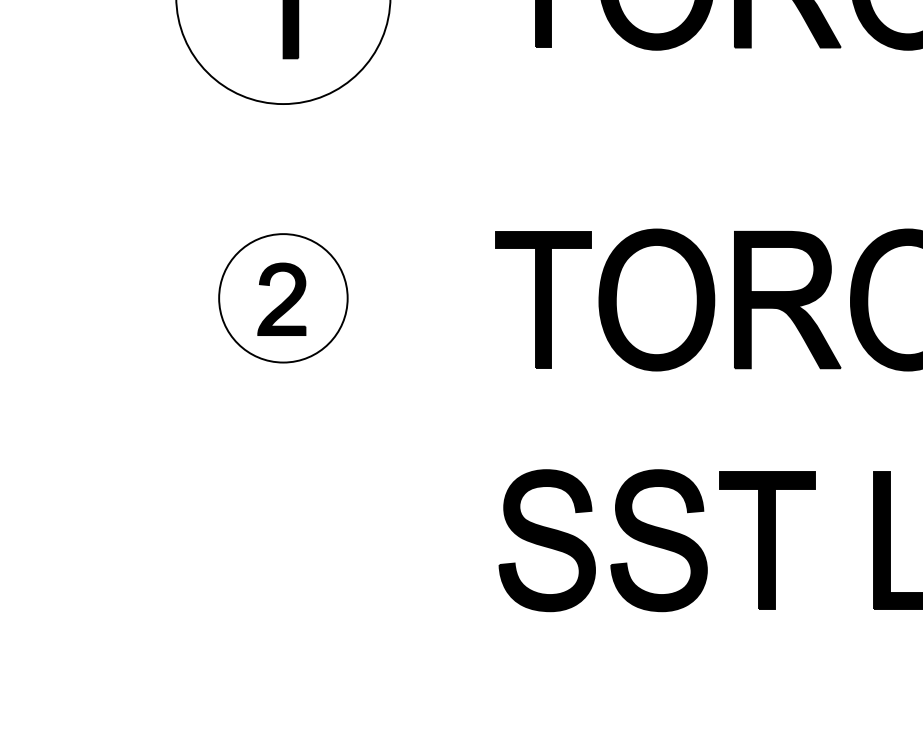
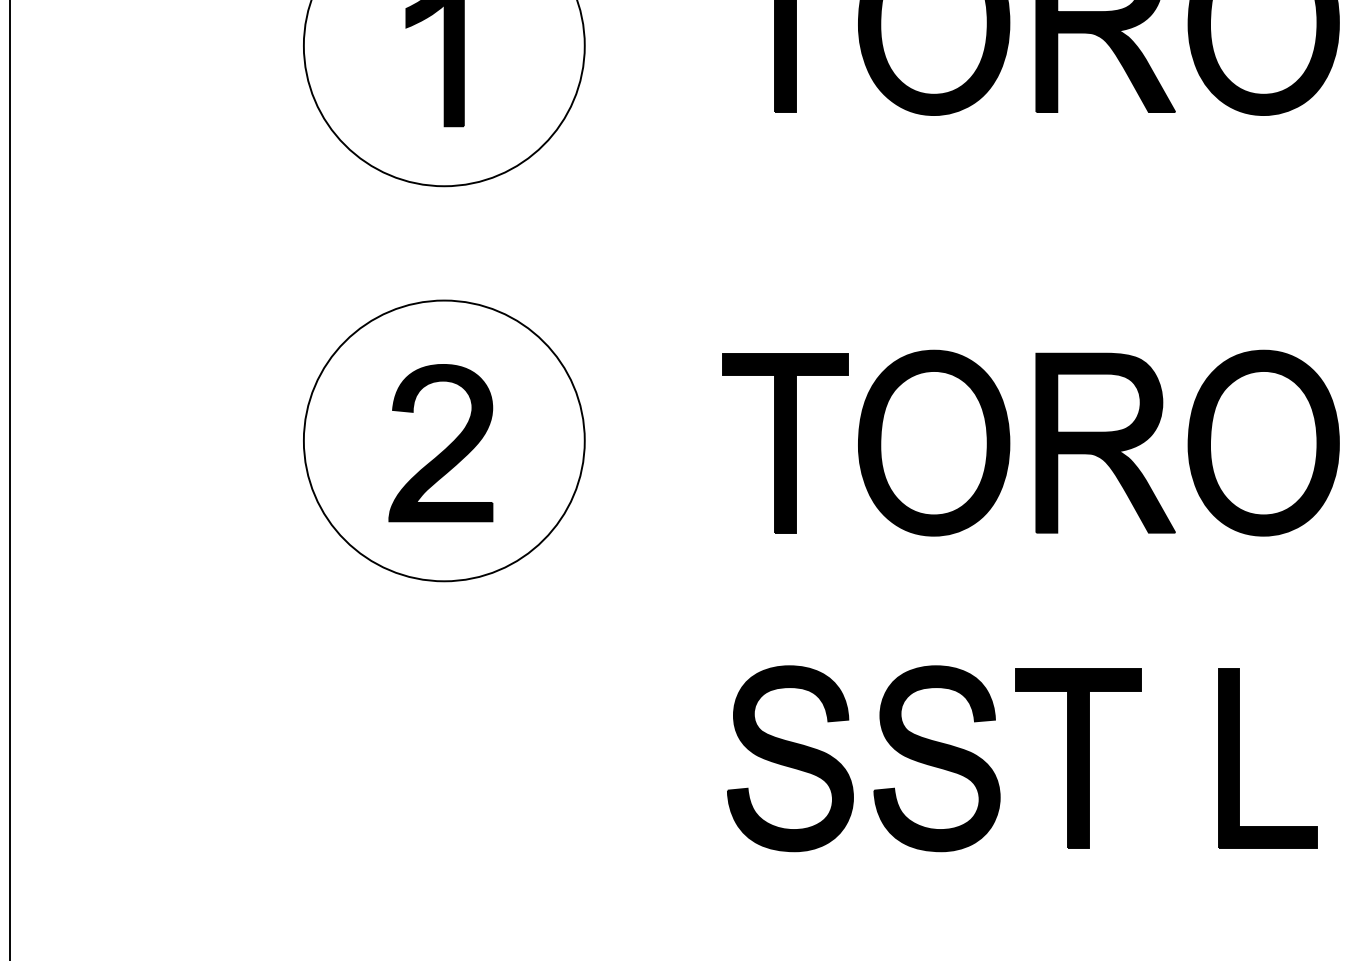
part: (283, 297) -> (444, 440), size x1.67

